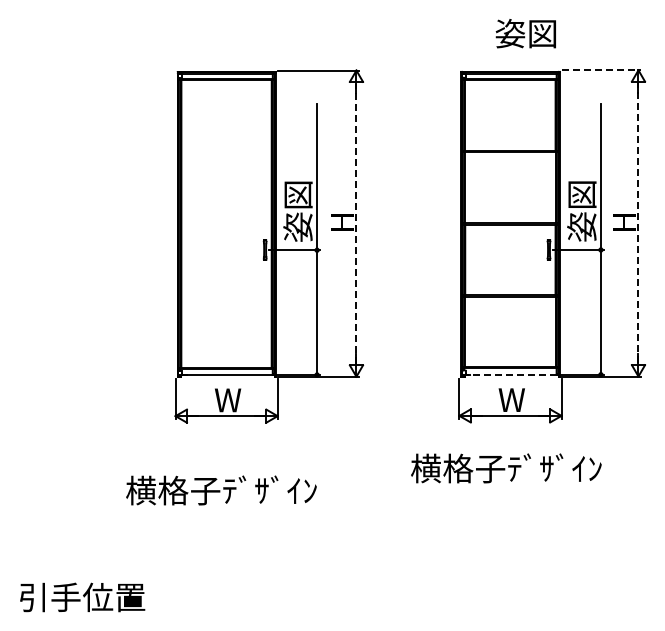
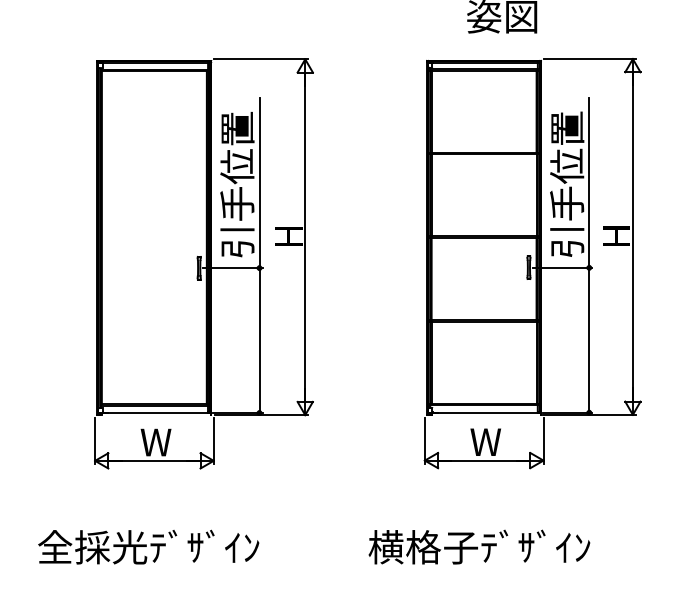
line: (601, 70) -> (589, 59), dashed -> solid
text: (297, 178) -> (236, 184), 姿図 -> 引手位置
text: (581, 178) -> (566, 184), 姿図 -> 引手位置
line: (638, 222) -> (632, 235), dashed -> solid
line: (356, 223) -> (305, 237), dashed -> solid
line: (509, 374) -> (483, 412), dashed -> solid
text: (506, 468) -> (479, 547), moved
text: (173, 490) -> (92, 547), 横格子ﾃﾞｻﾞｲﾝ -> 全採光ﾃﾞｻﾞｲﾝ

